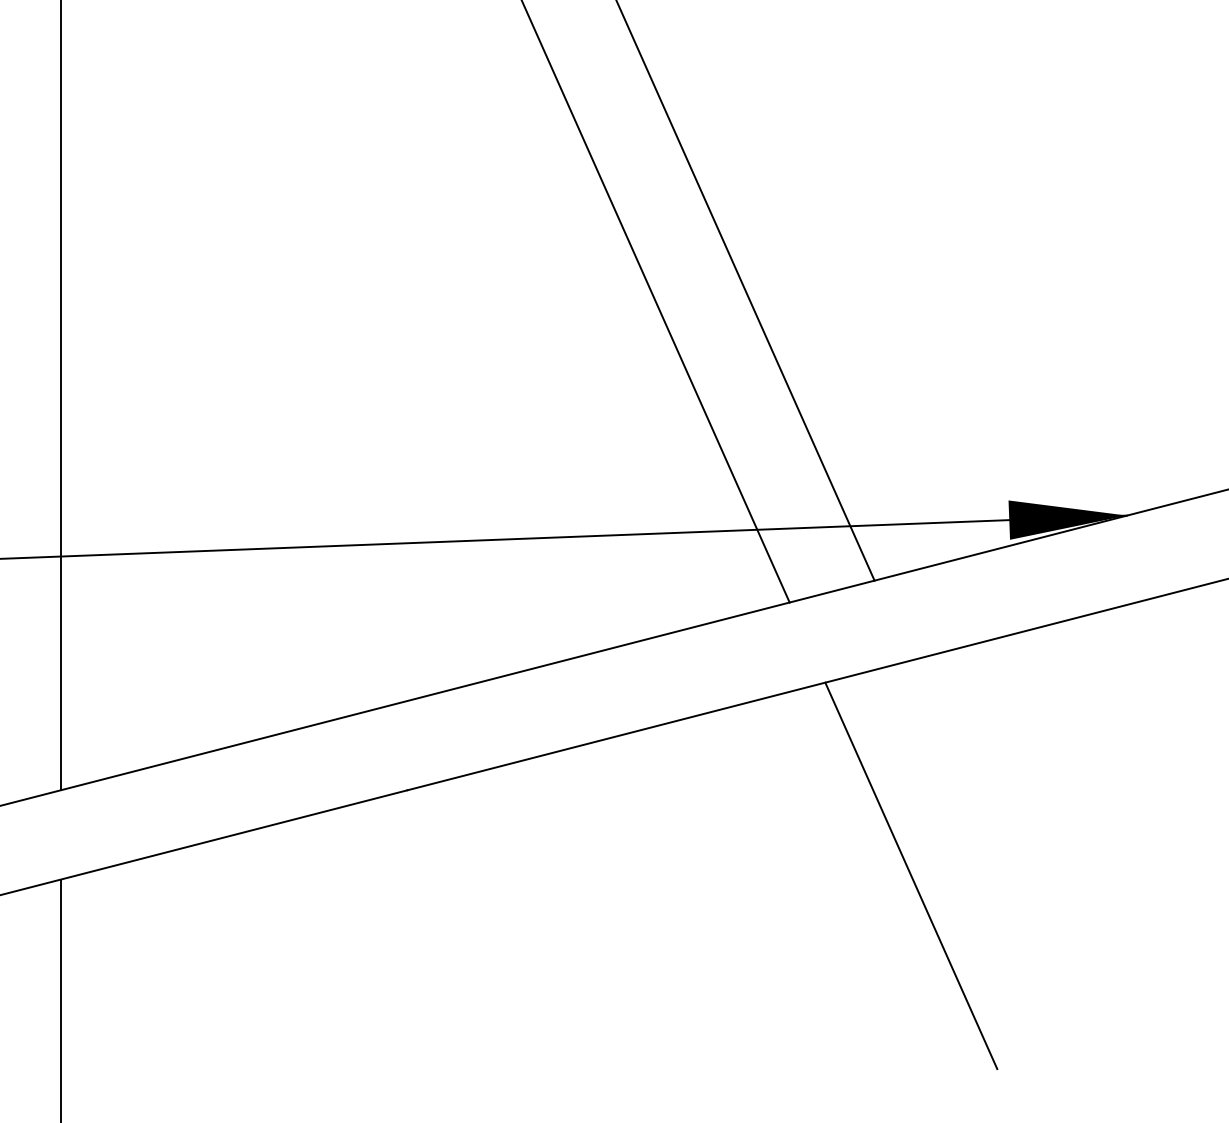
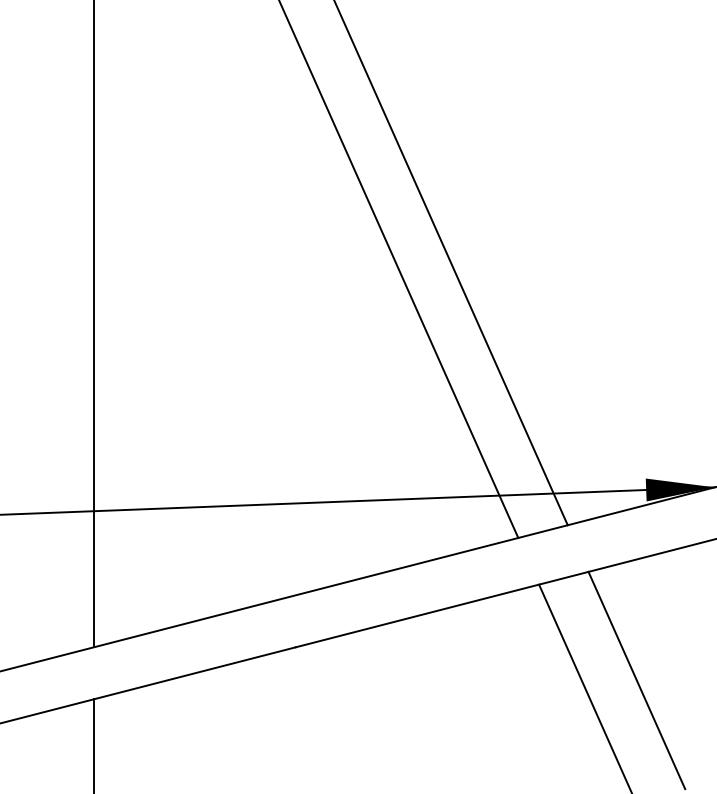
line: (992, 847) -> (636, 680), added

